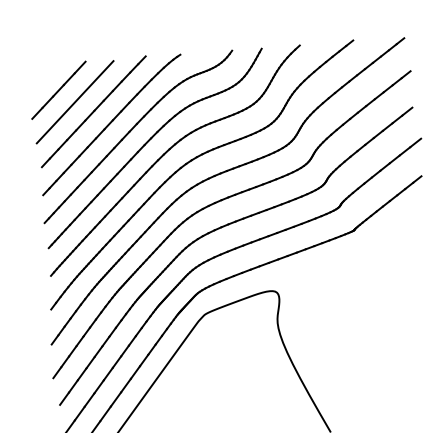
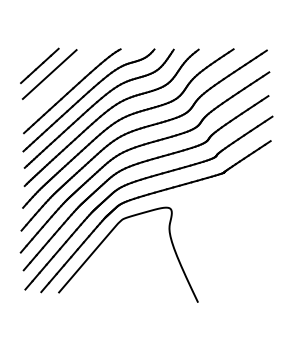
line: (94, 111) -> (61, 81), removed

